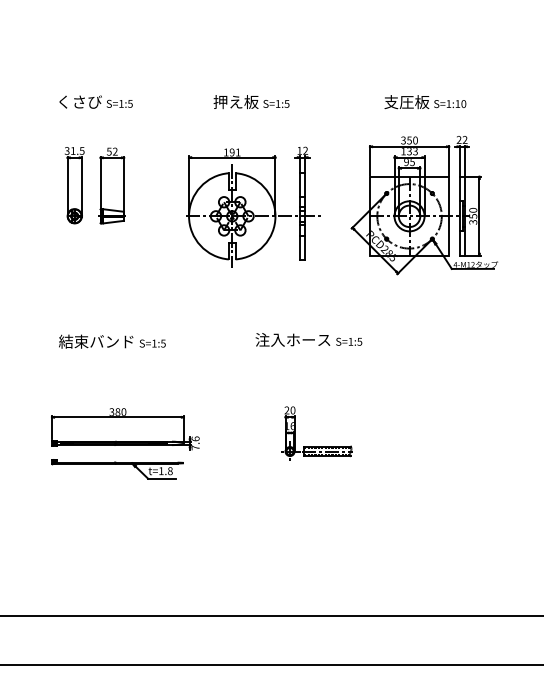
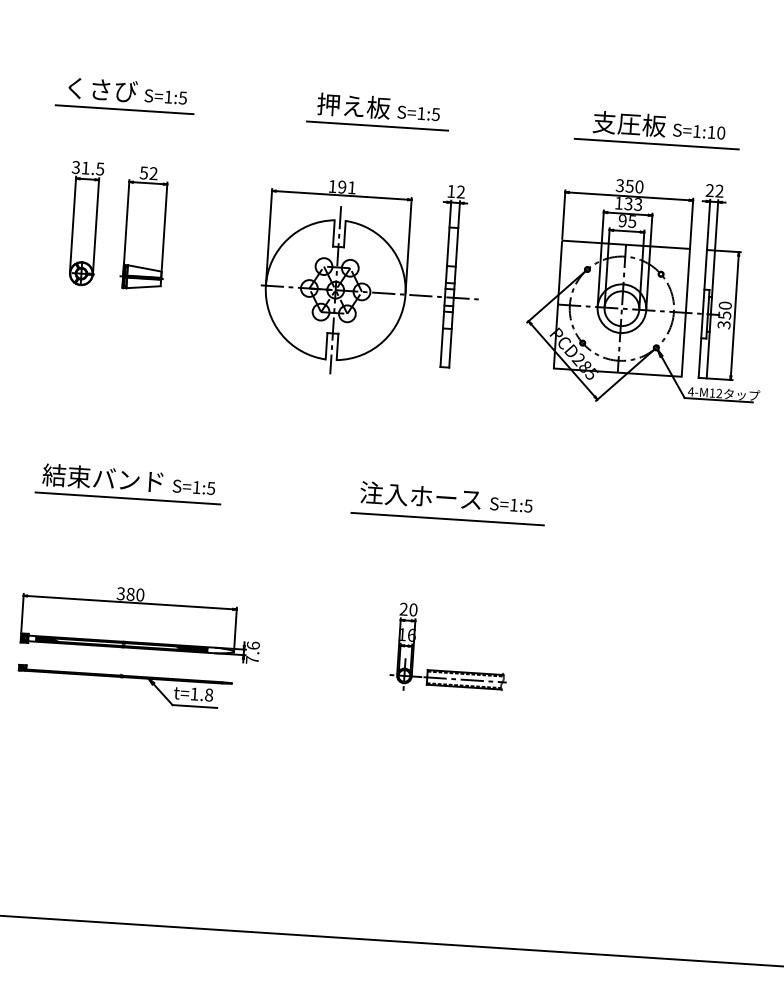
line: (94, 113) -> (124, 109), added
line: (251, 113) -> (377, 126), added
line: (424, 113) -> (656, 144), added
line: (112, 353) -> (128, 499), added
line: (310, 353) -> (447, 519), added

